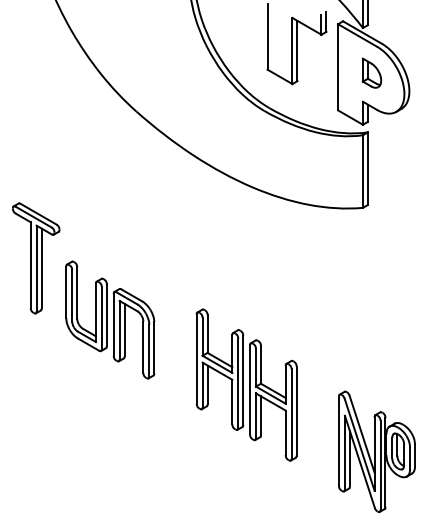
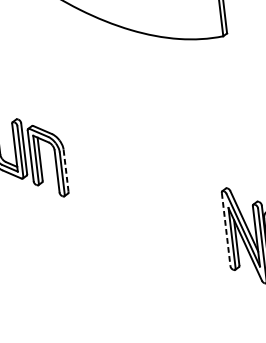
line: (154, 347) -> (66, 170), solid -> dashed
part: (246, 384) -> (145, 191), removed
line: (339, 441) -> (226, 229), solid -> dashed

